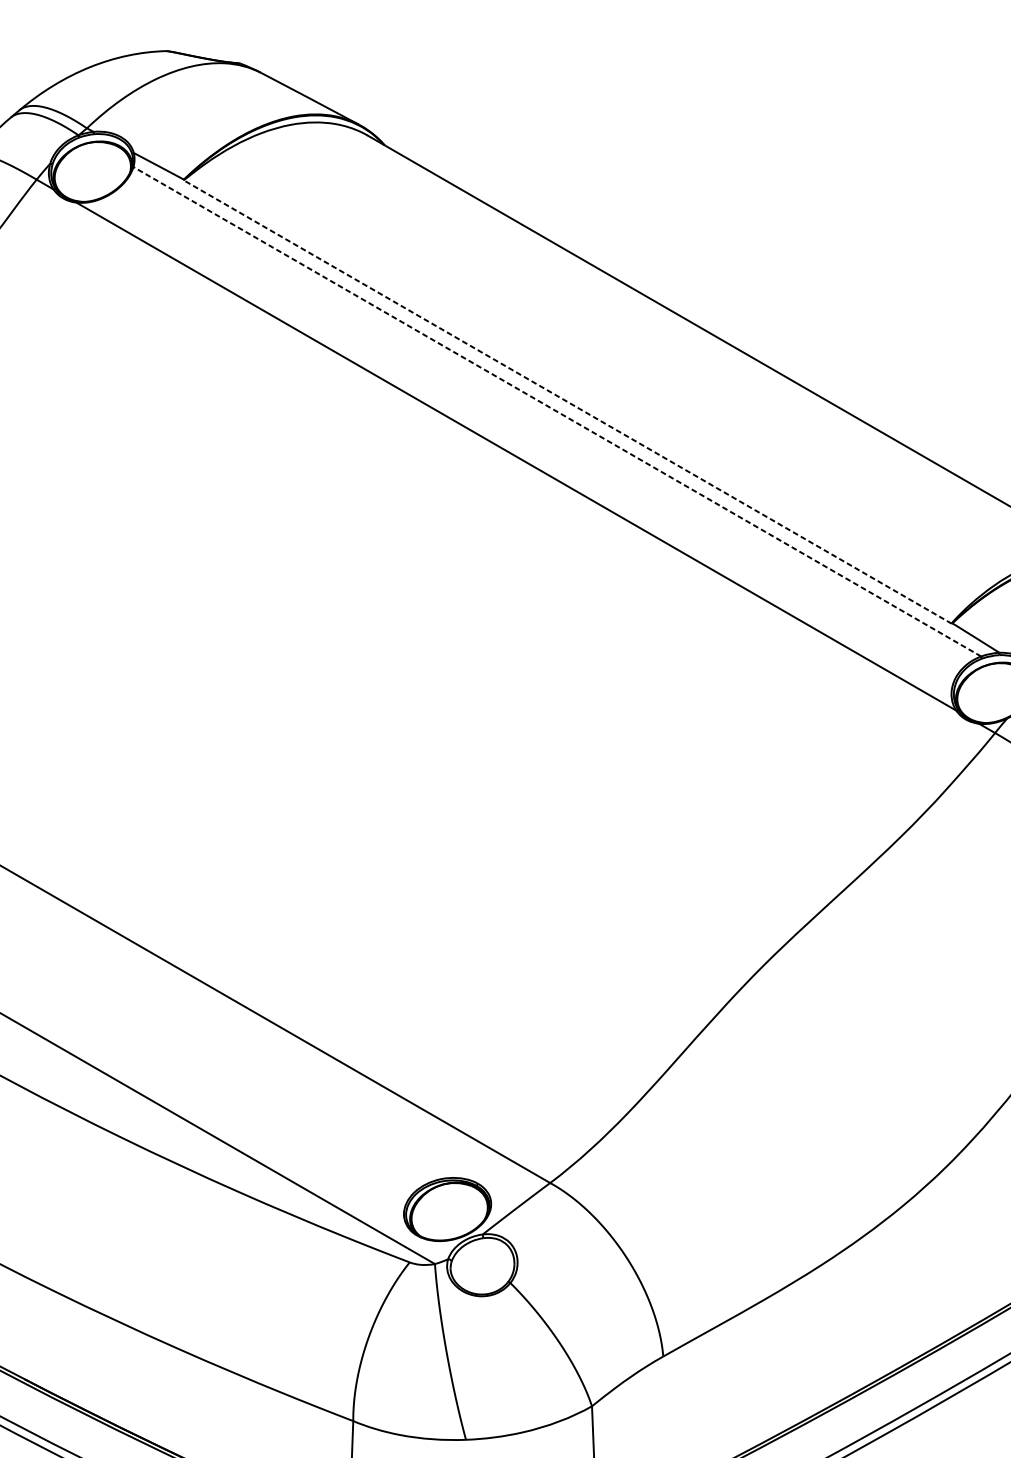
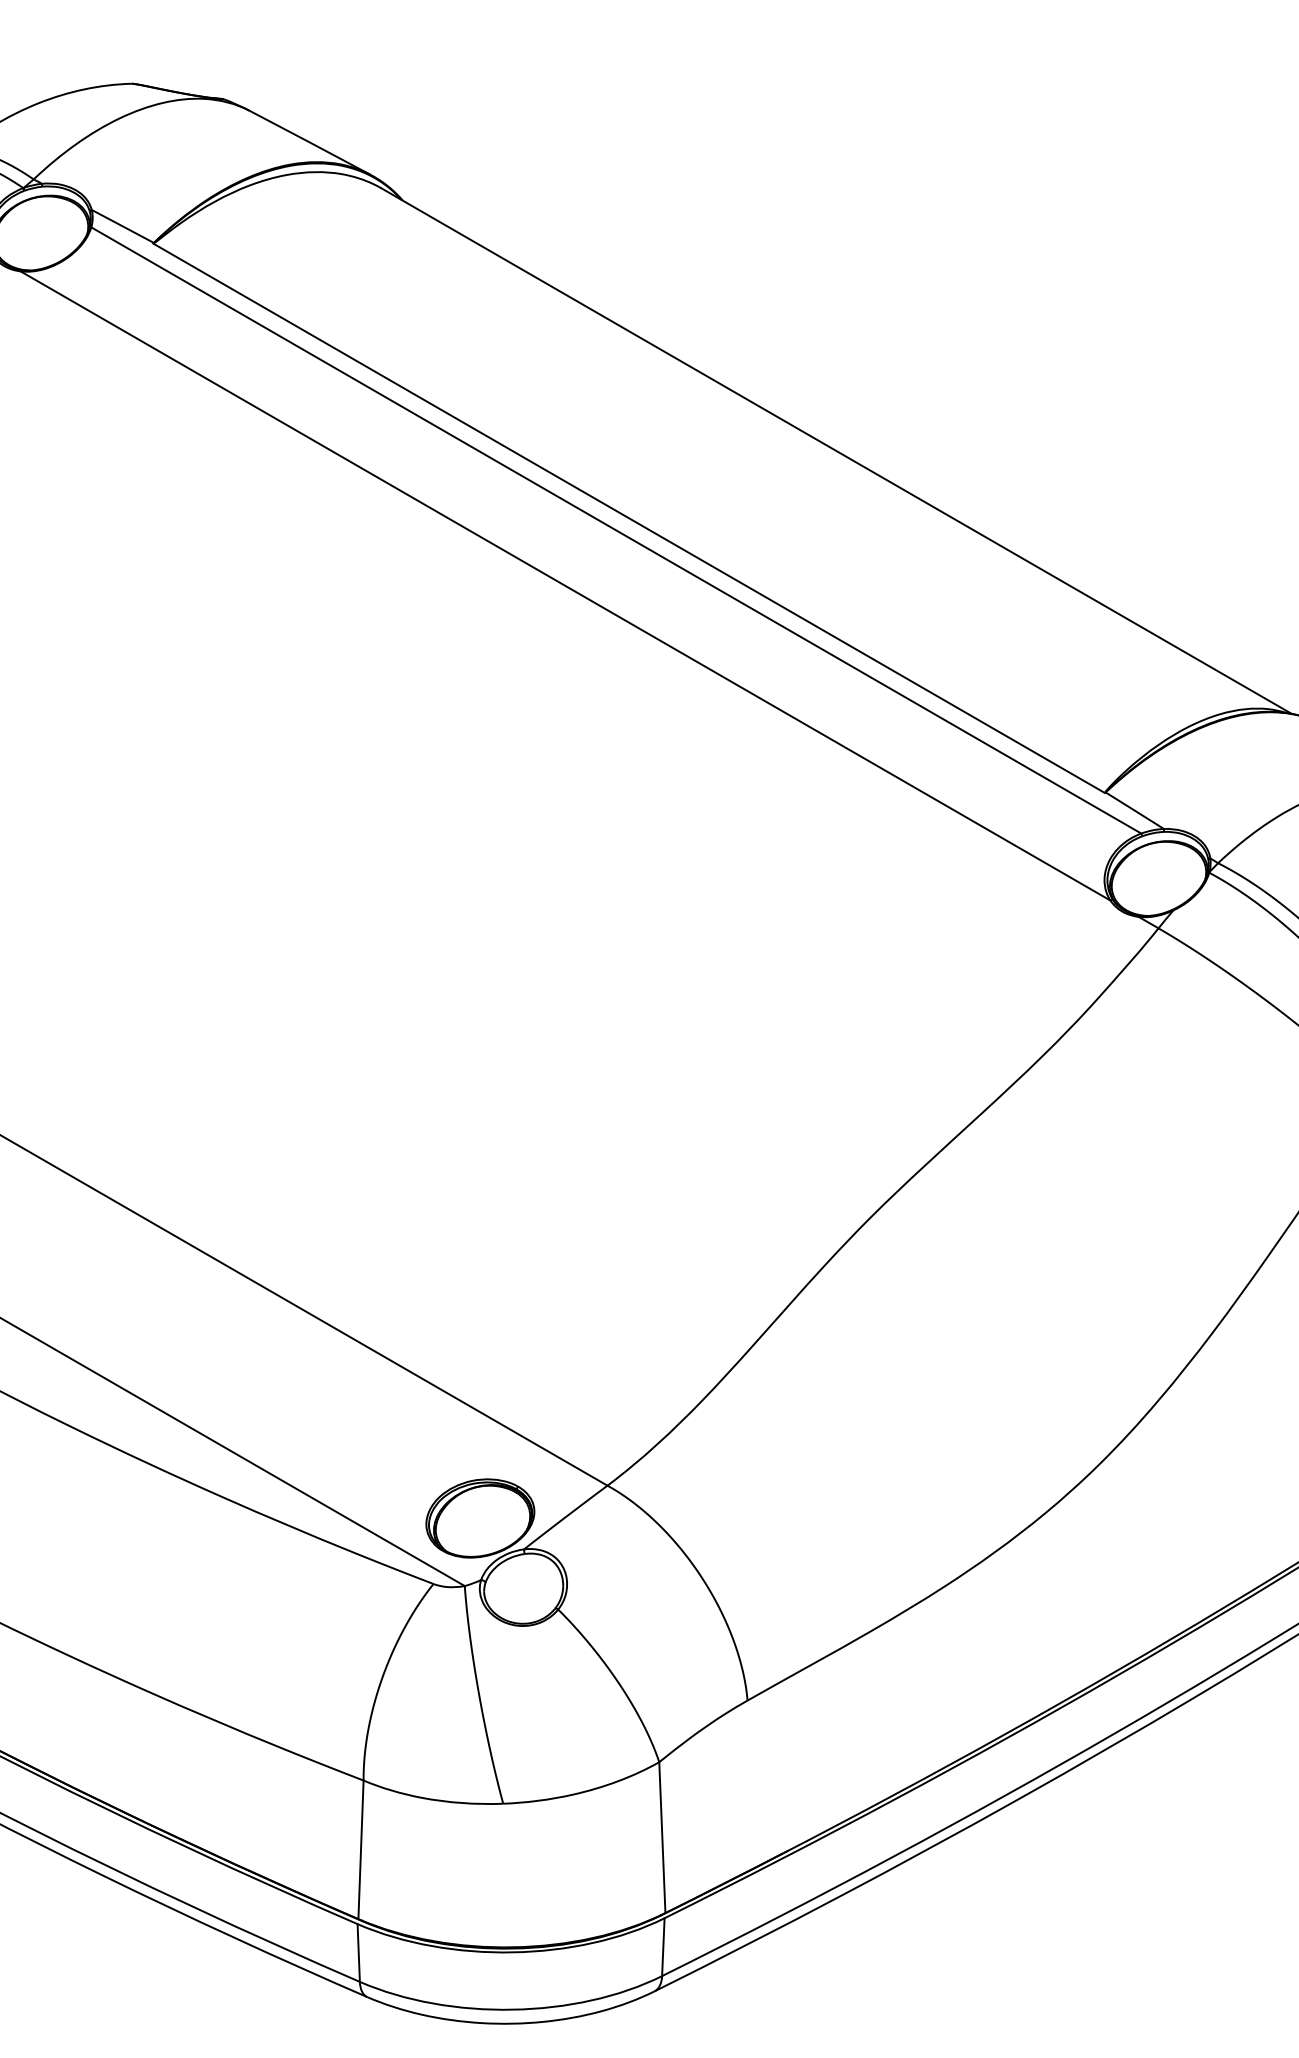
line: (567, 402) -> (628, 518), dashed -> solid
line: (556, 411) -> (615, 530), dashed -> solid

